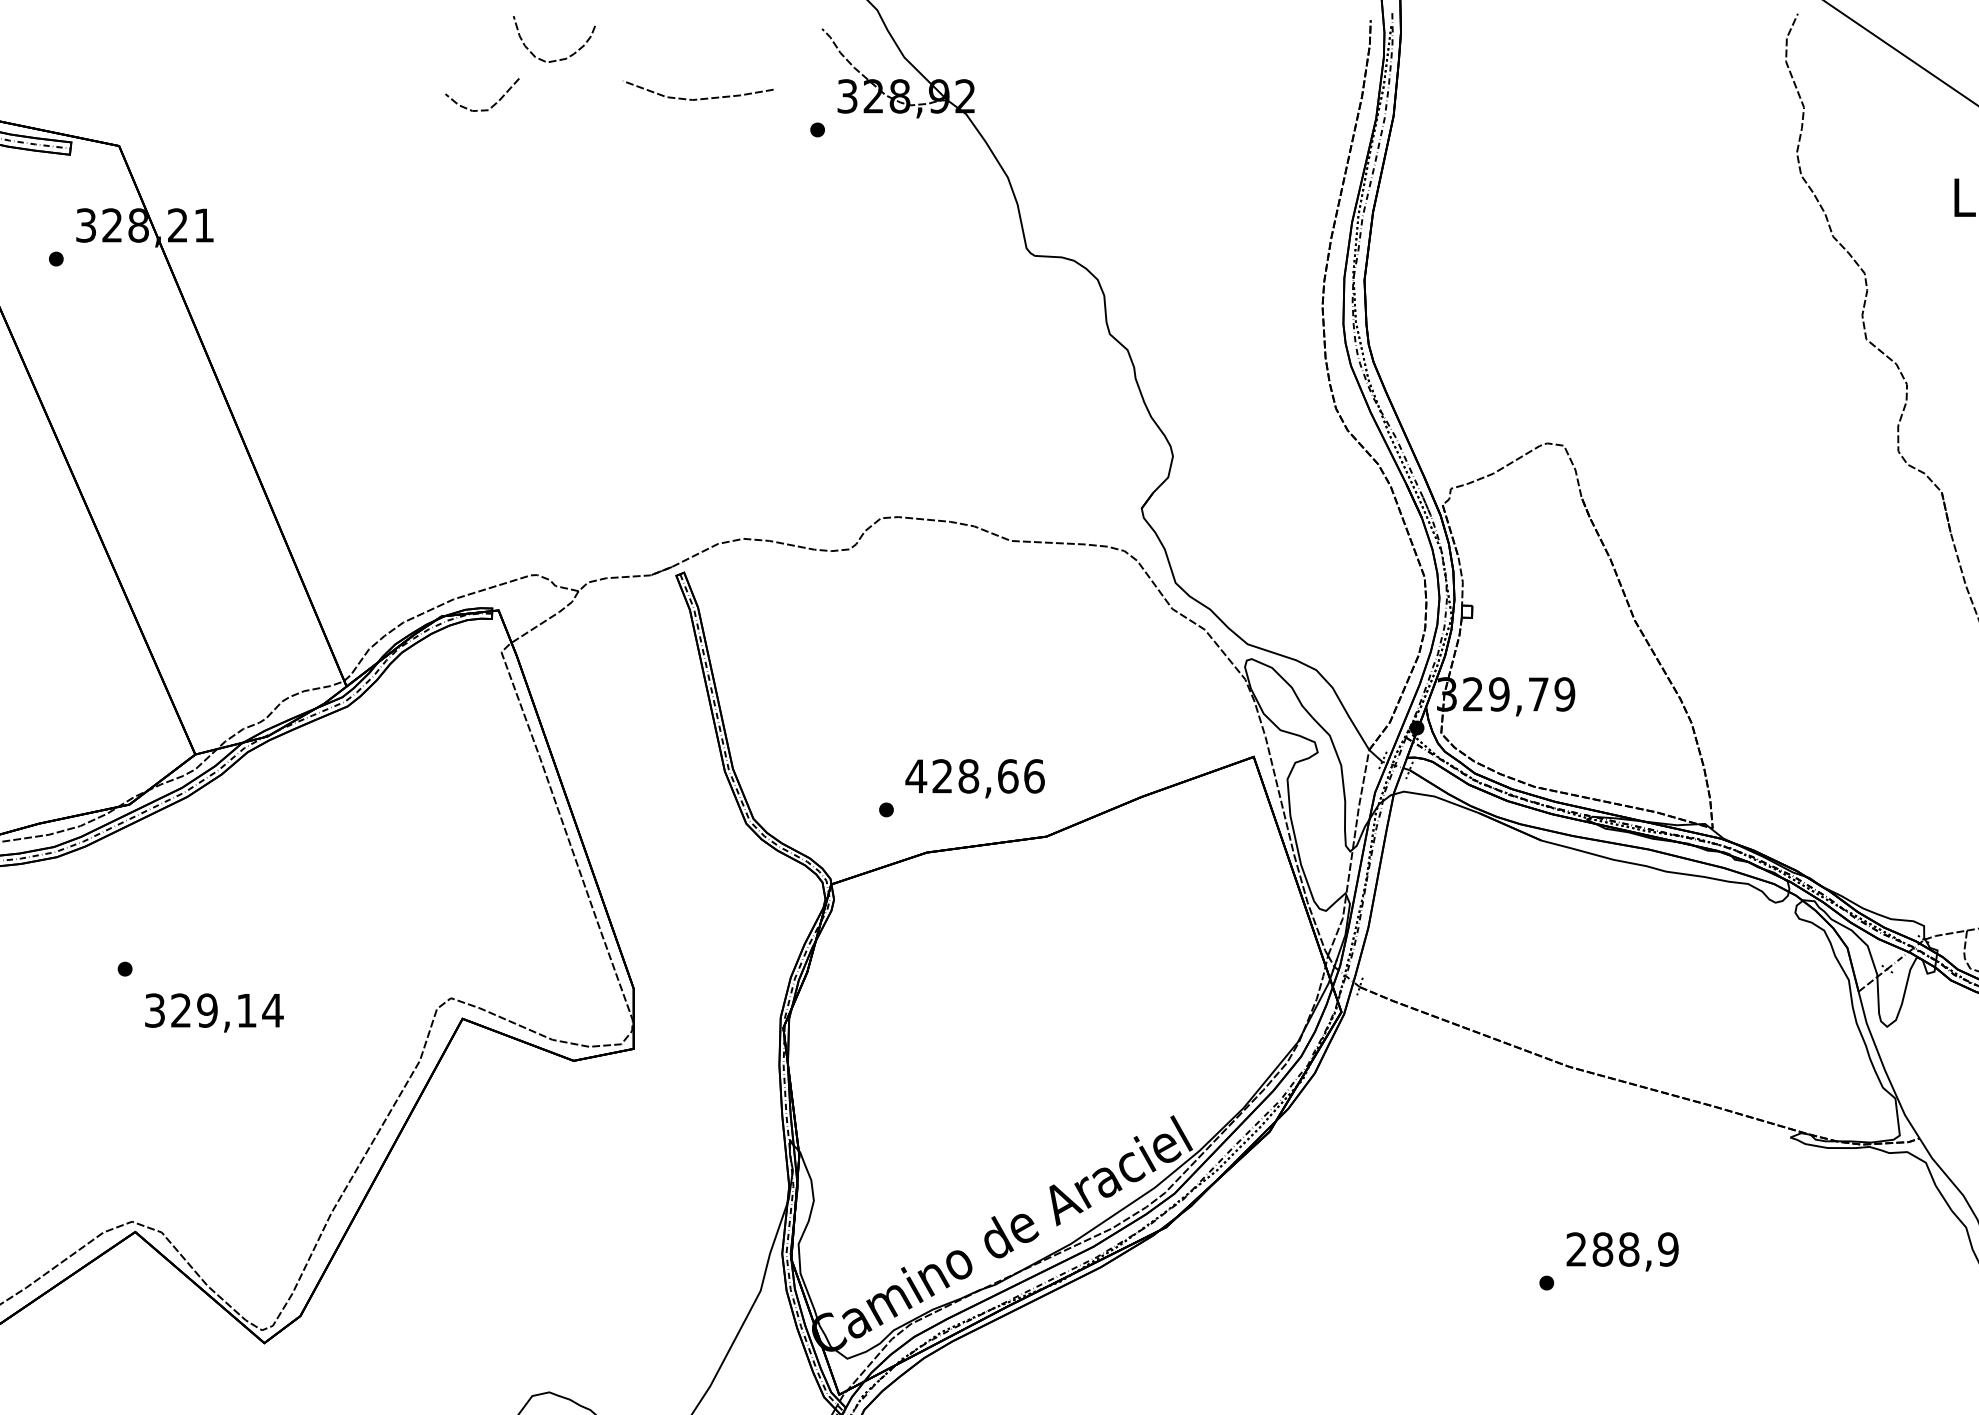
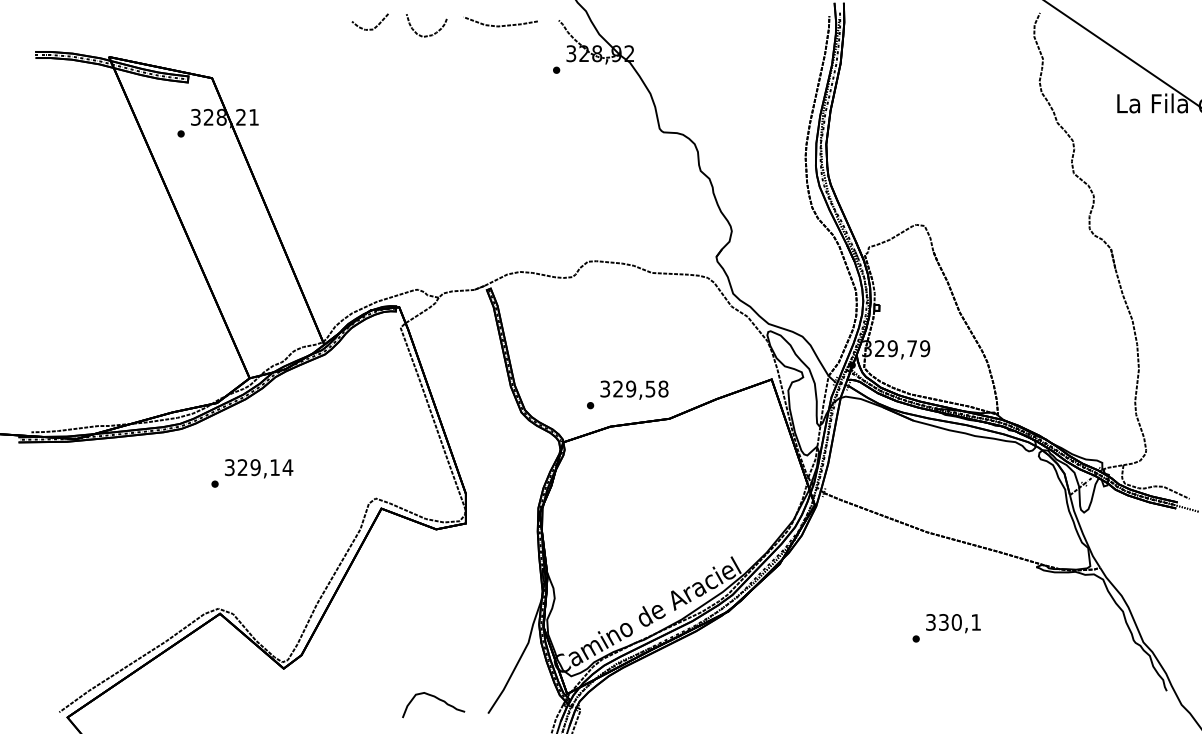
line: (695, 97) -> (499, 25), moved
curve: (480, 108) -> (369, 28), moved
text: (973, 775) -> (633, 388), 428,66 -> 329,58
text: (215, 1012) -> (259, 468), moved
text: (1622, 1249) -> (953, 622), 288,9 -> 330,1

